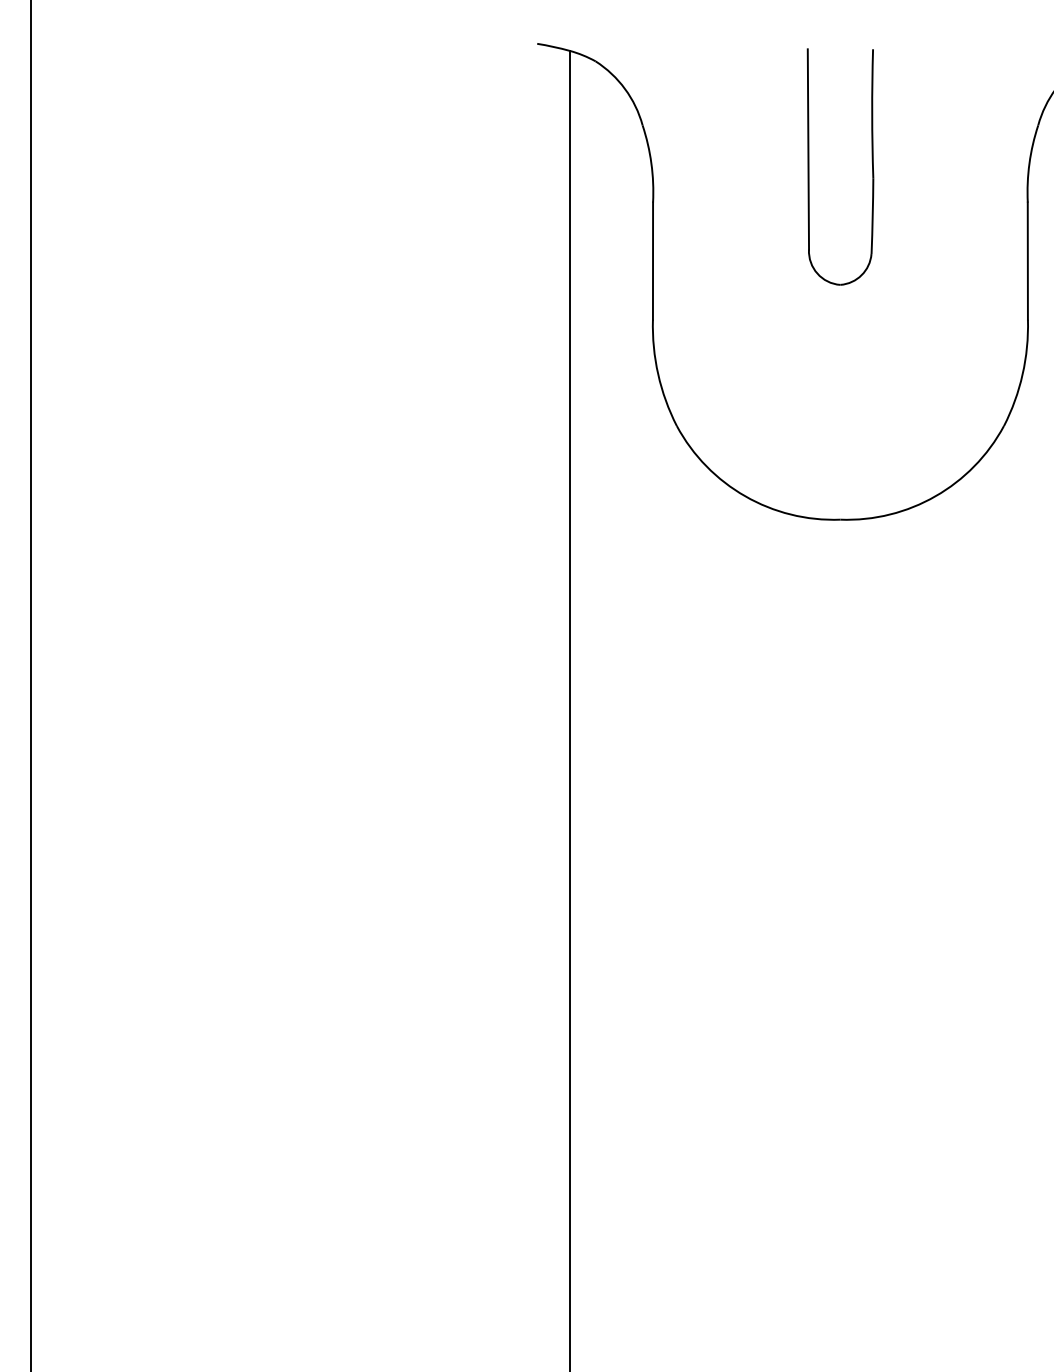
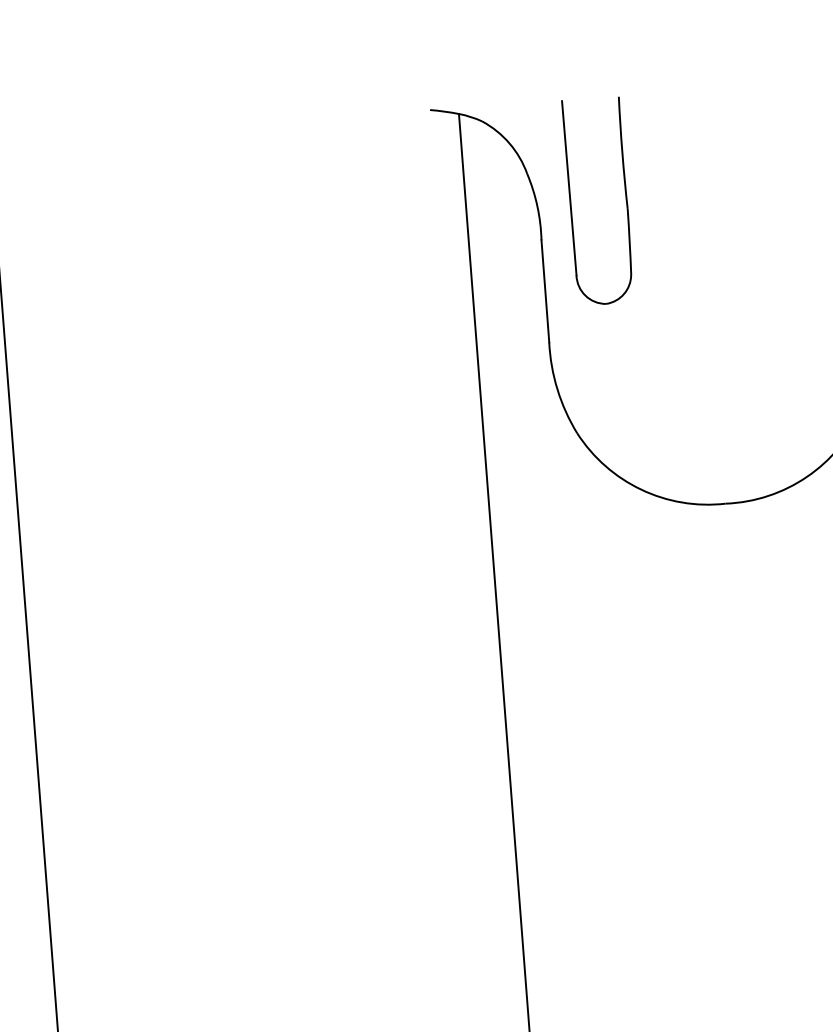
part: (809, 166) -> (571, 203), moved

